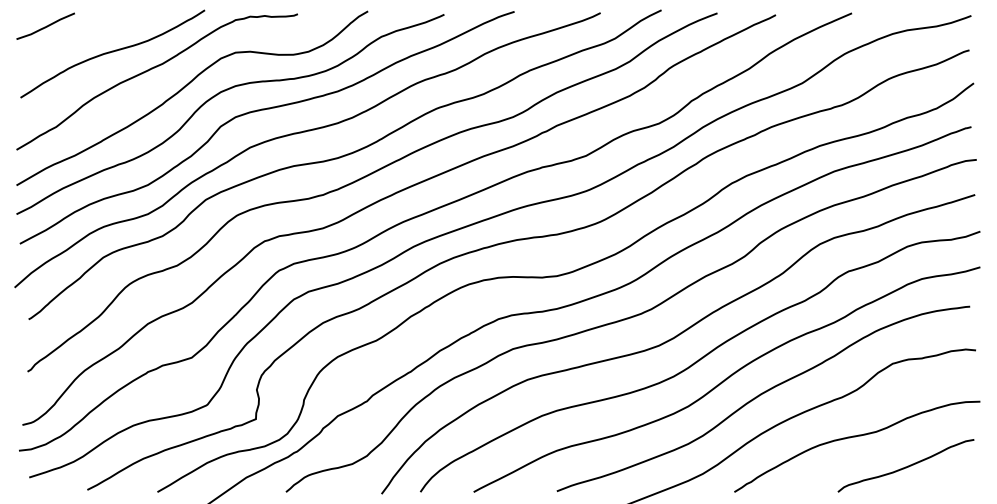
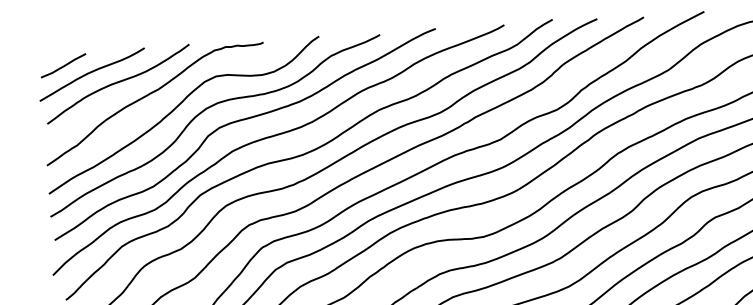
curve: (80, 37) -> (91, 72), added

